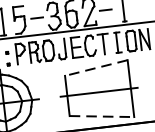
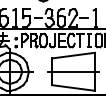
line: (96, 67) -> (73, 55), dashed -> solid
line: (103, 117) -> (74, 88), dashed -> solid

